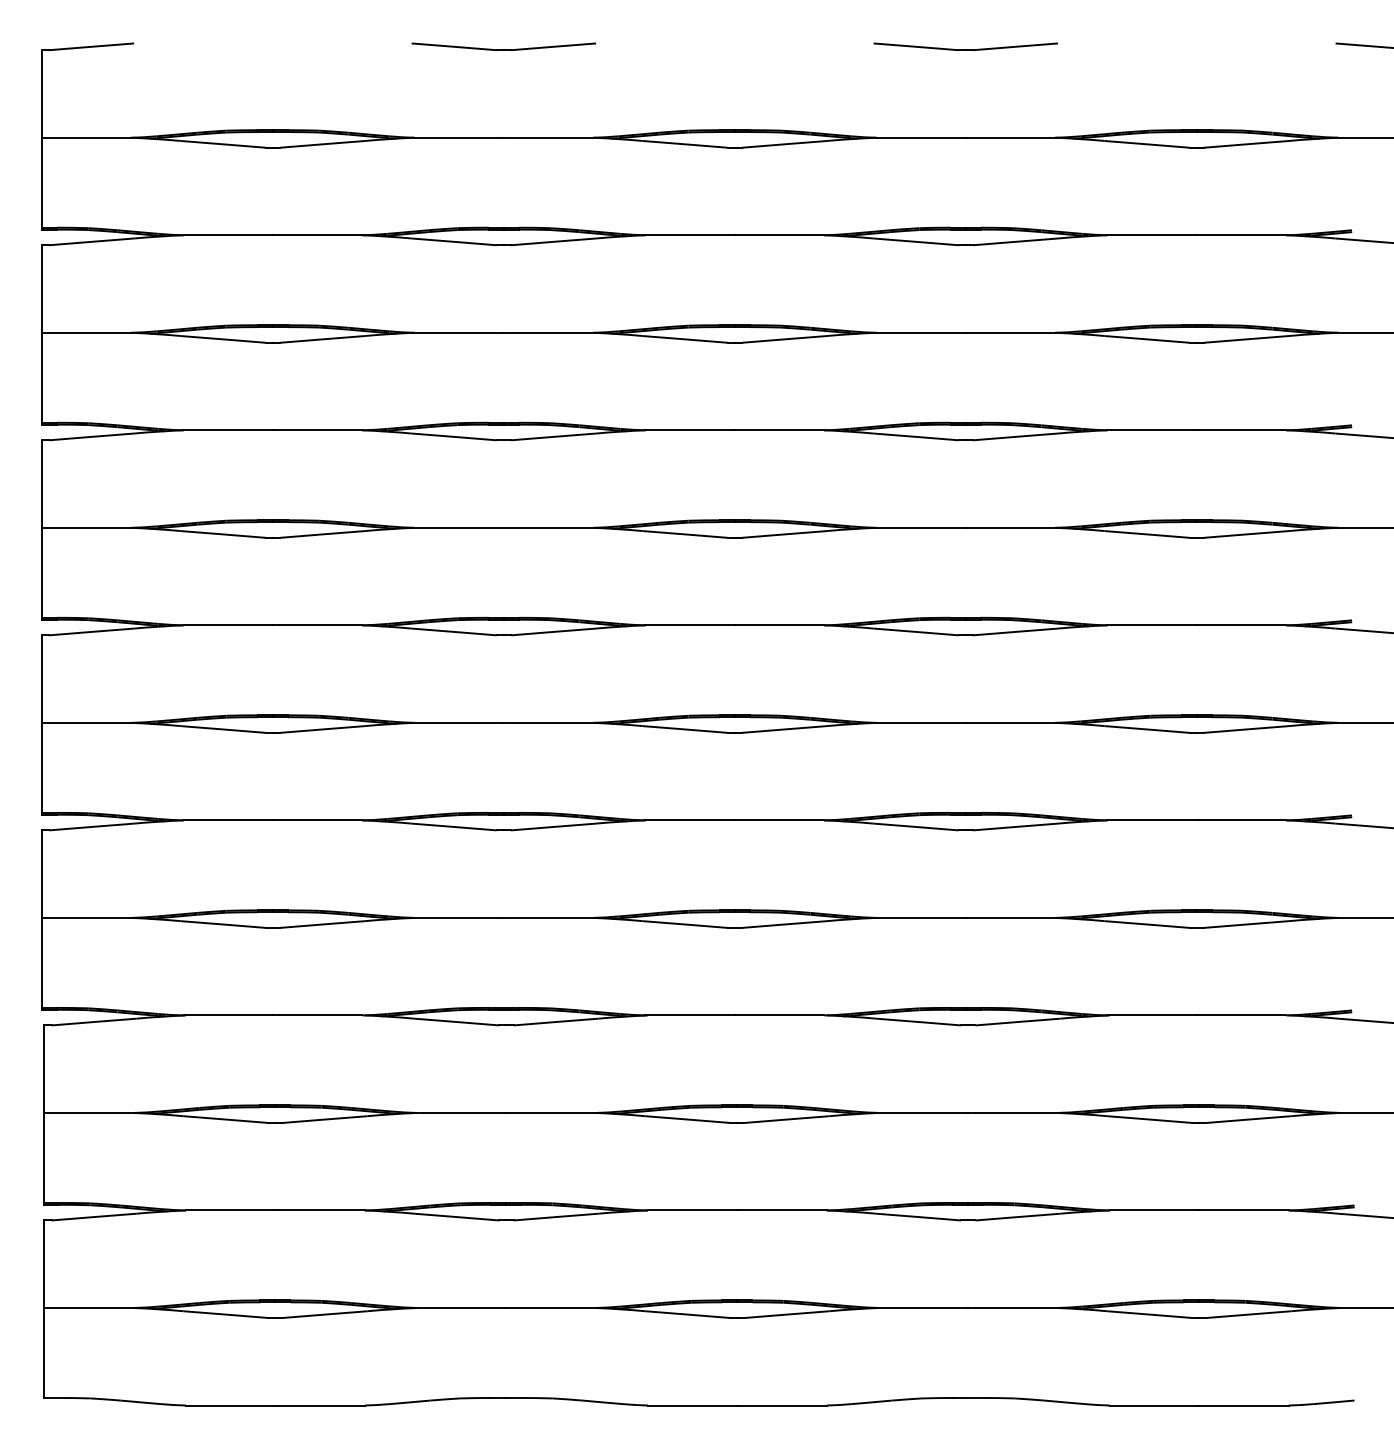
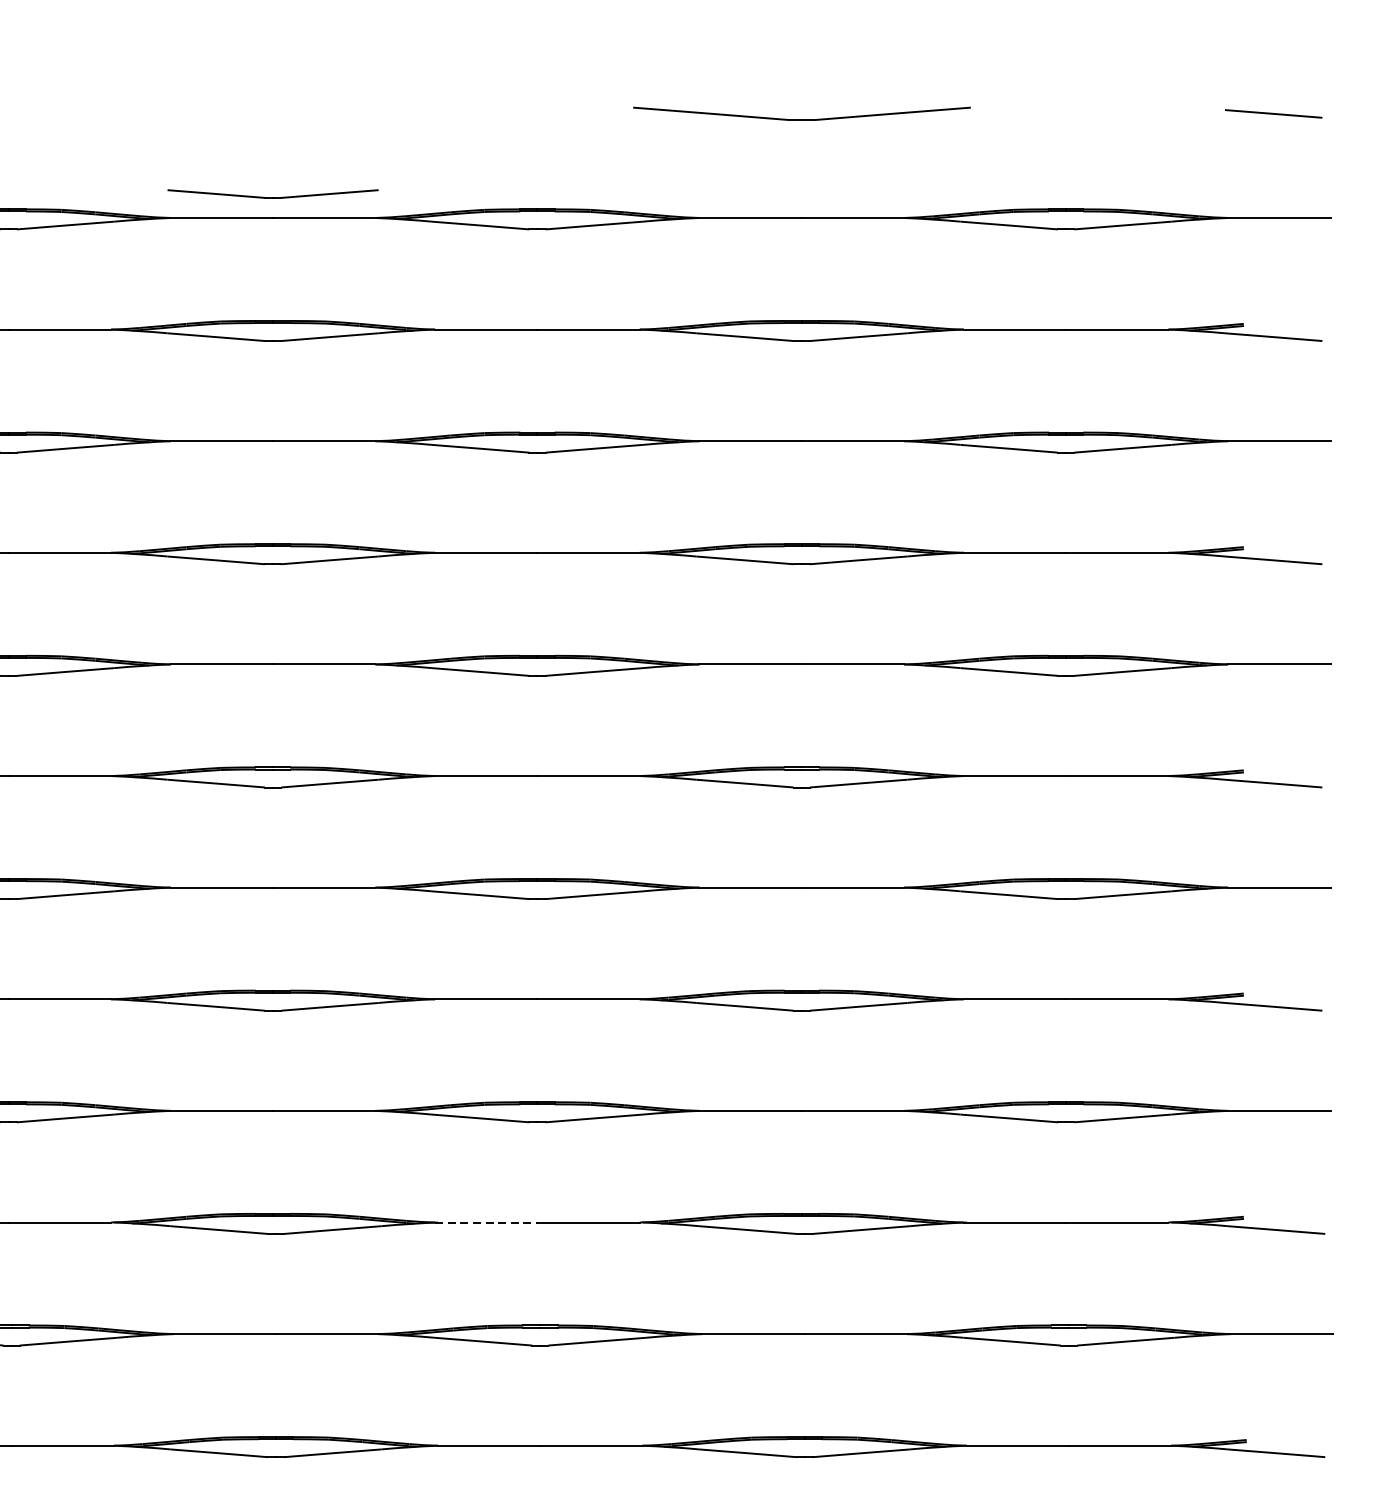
part: (503, 46) -> (272, 193), moved
part: (965, 46) -> (801, 113), size x1.6
line: (690, 1015) -> (486, 1222), solid -> dashed

